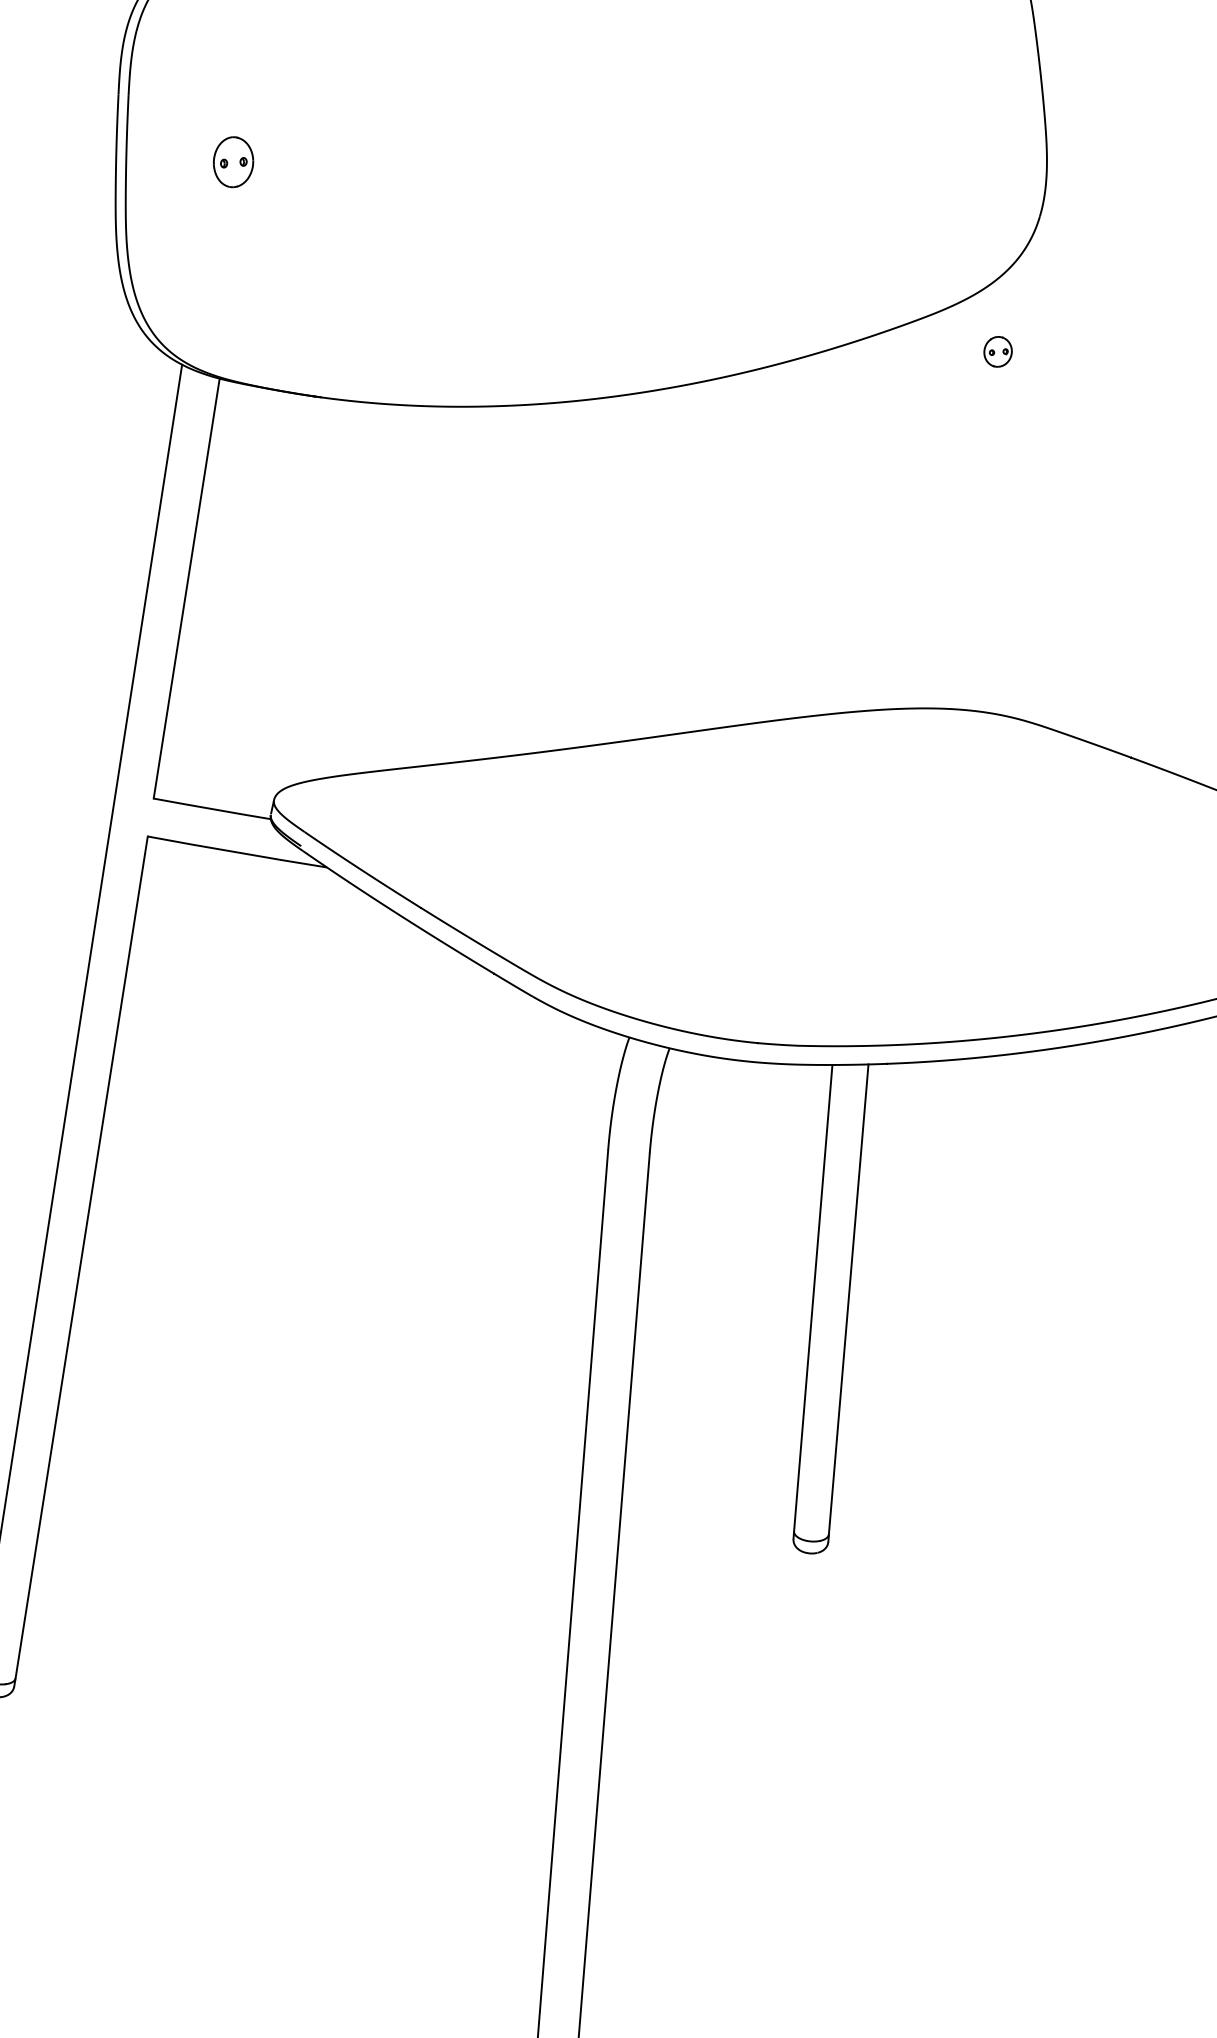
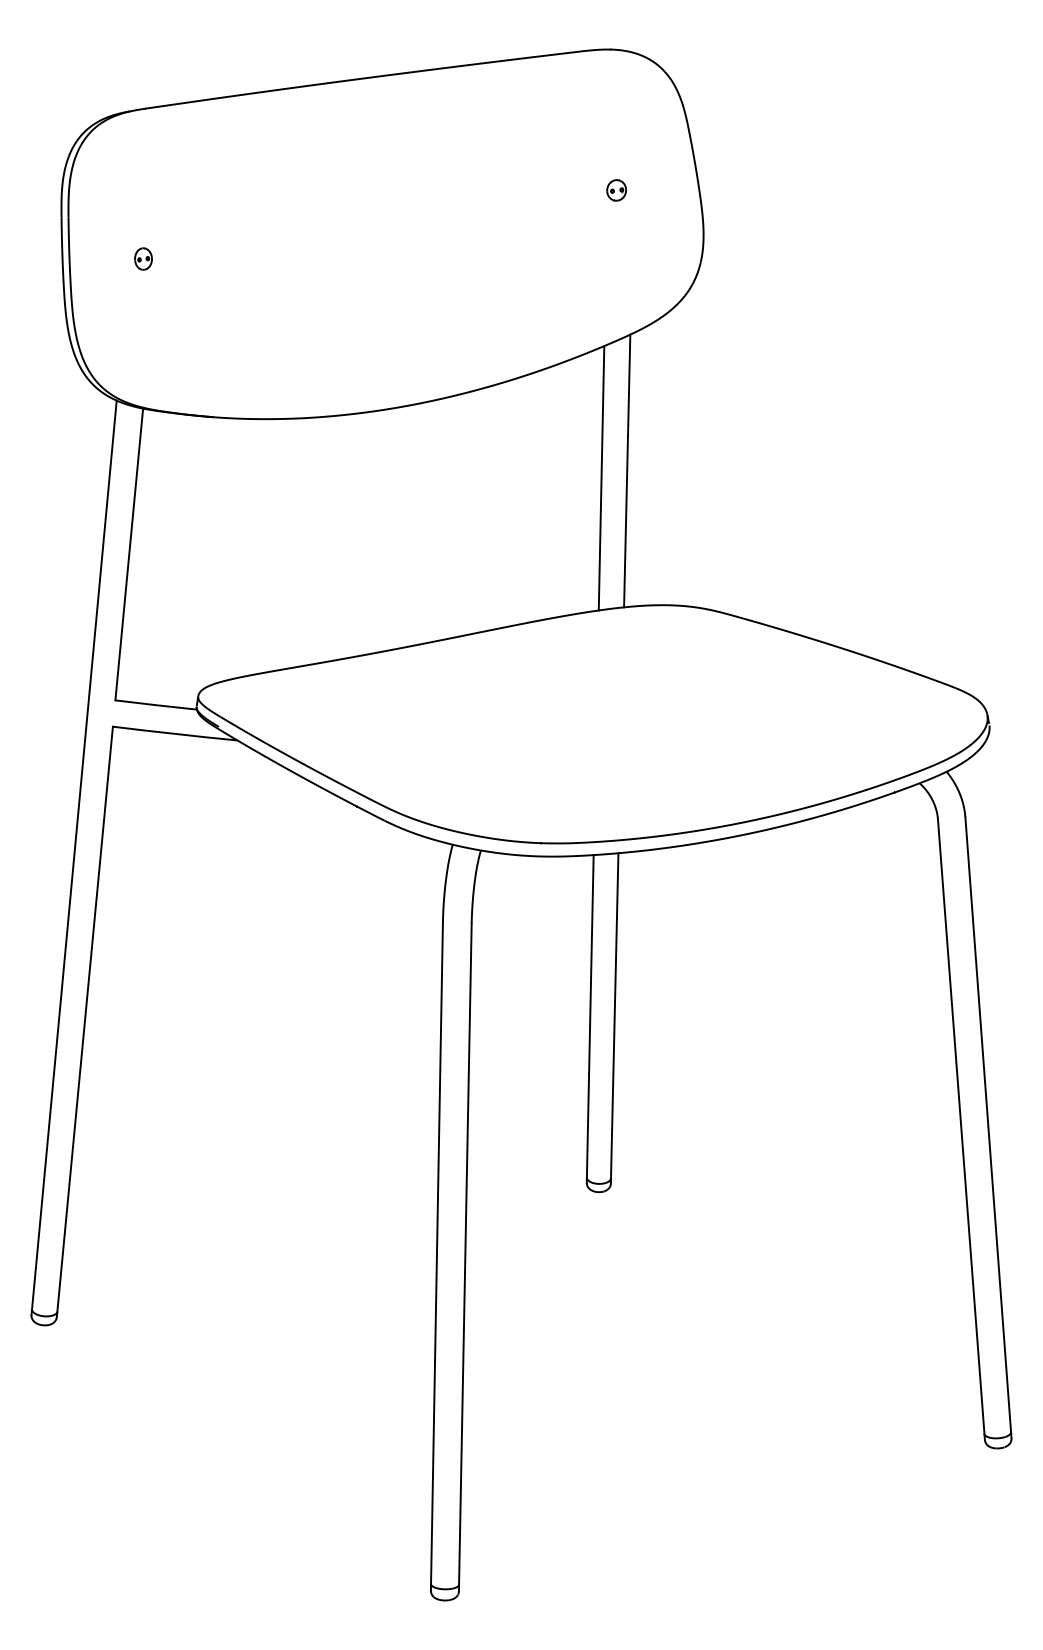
part: (233, 161) -> (143, 258), size x0.62
part: (997, 351) -> (616, 190), moved
line: (915, 511) -> (627, 470), added
line: (877, 520) -> (601, 478), added

